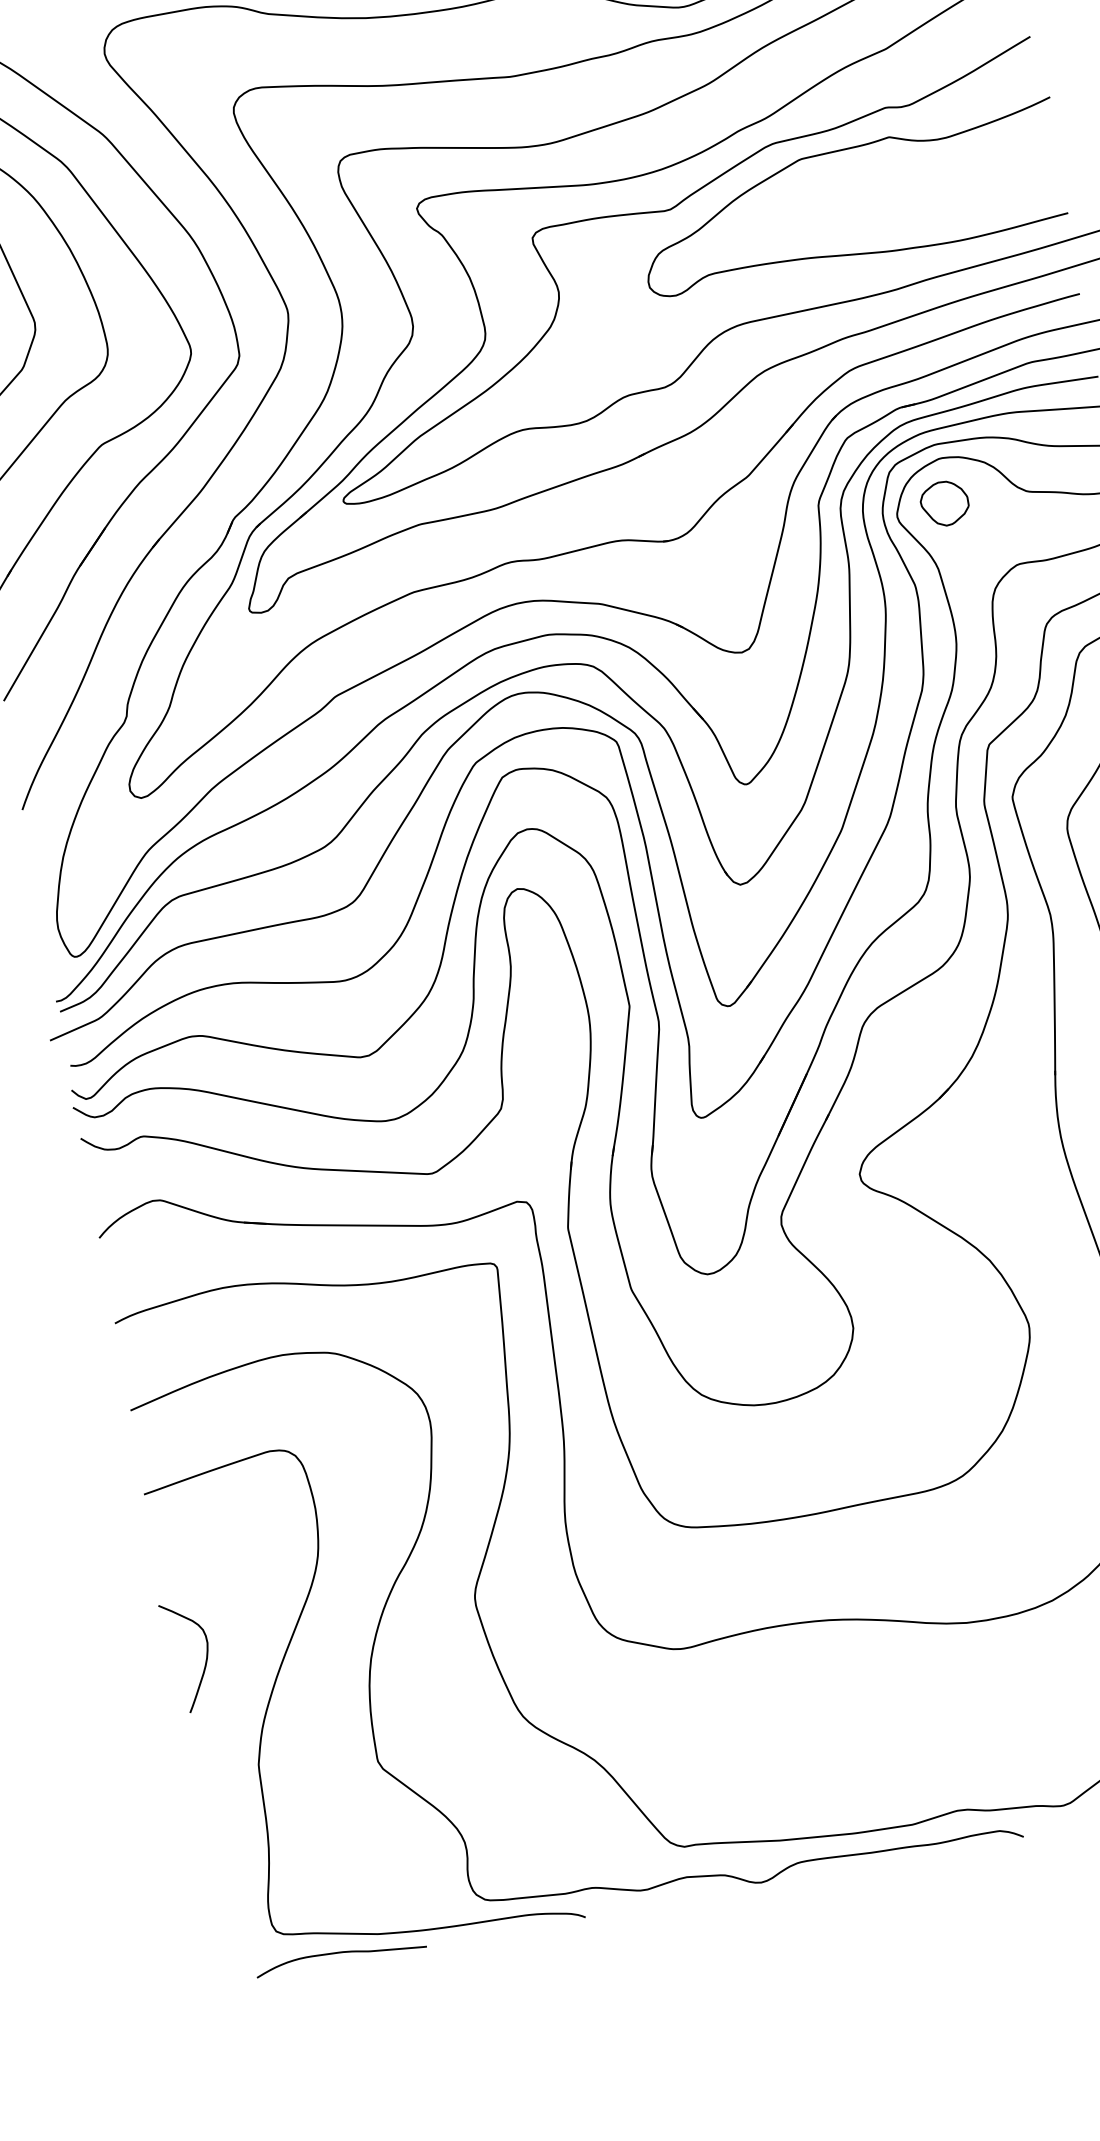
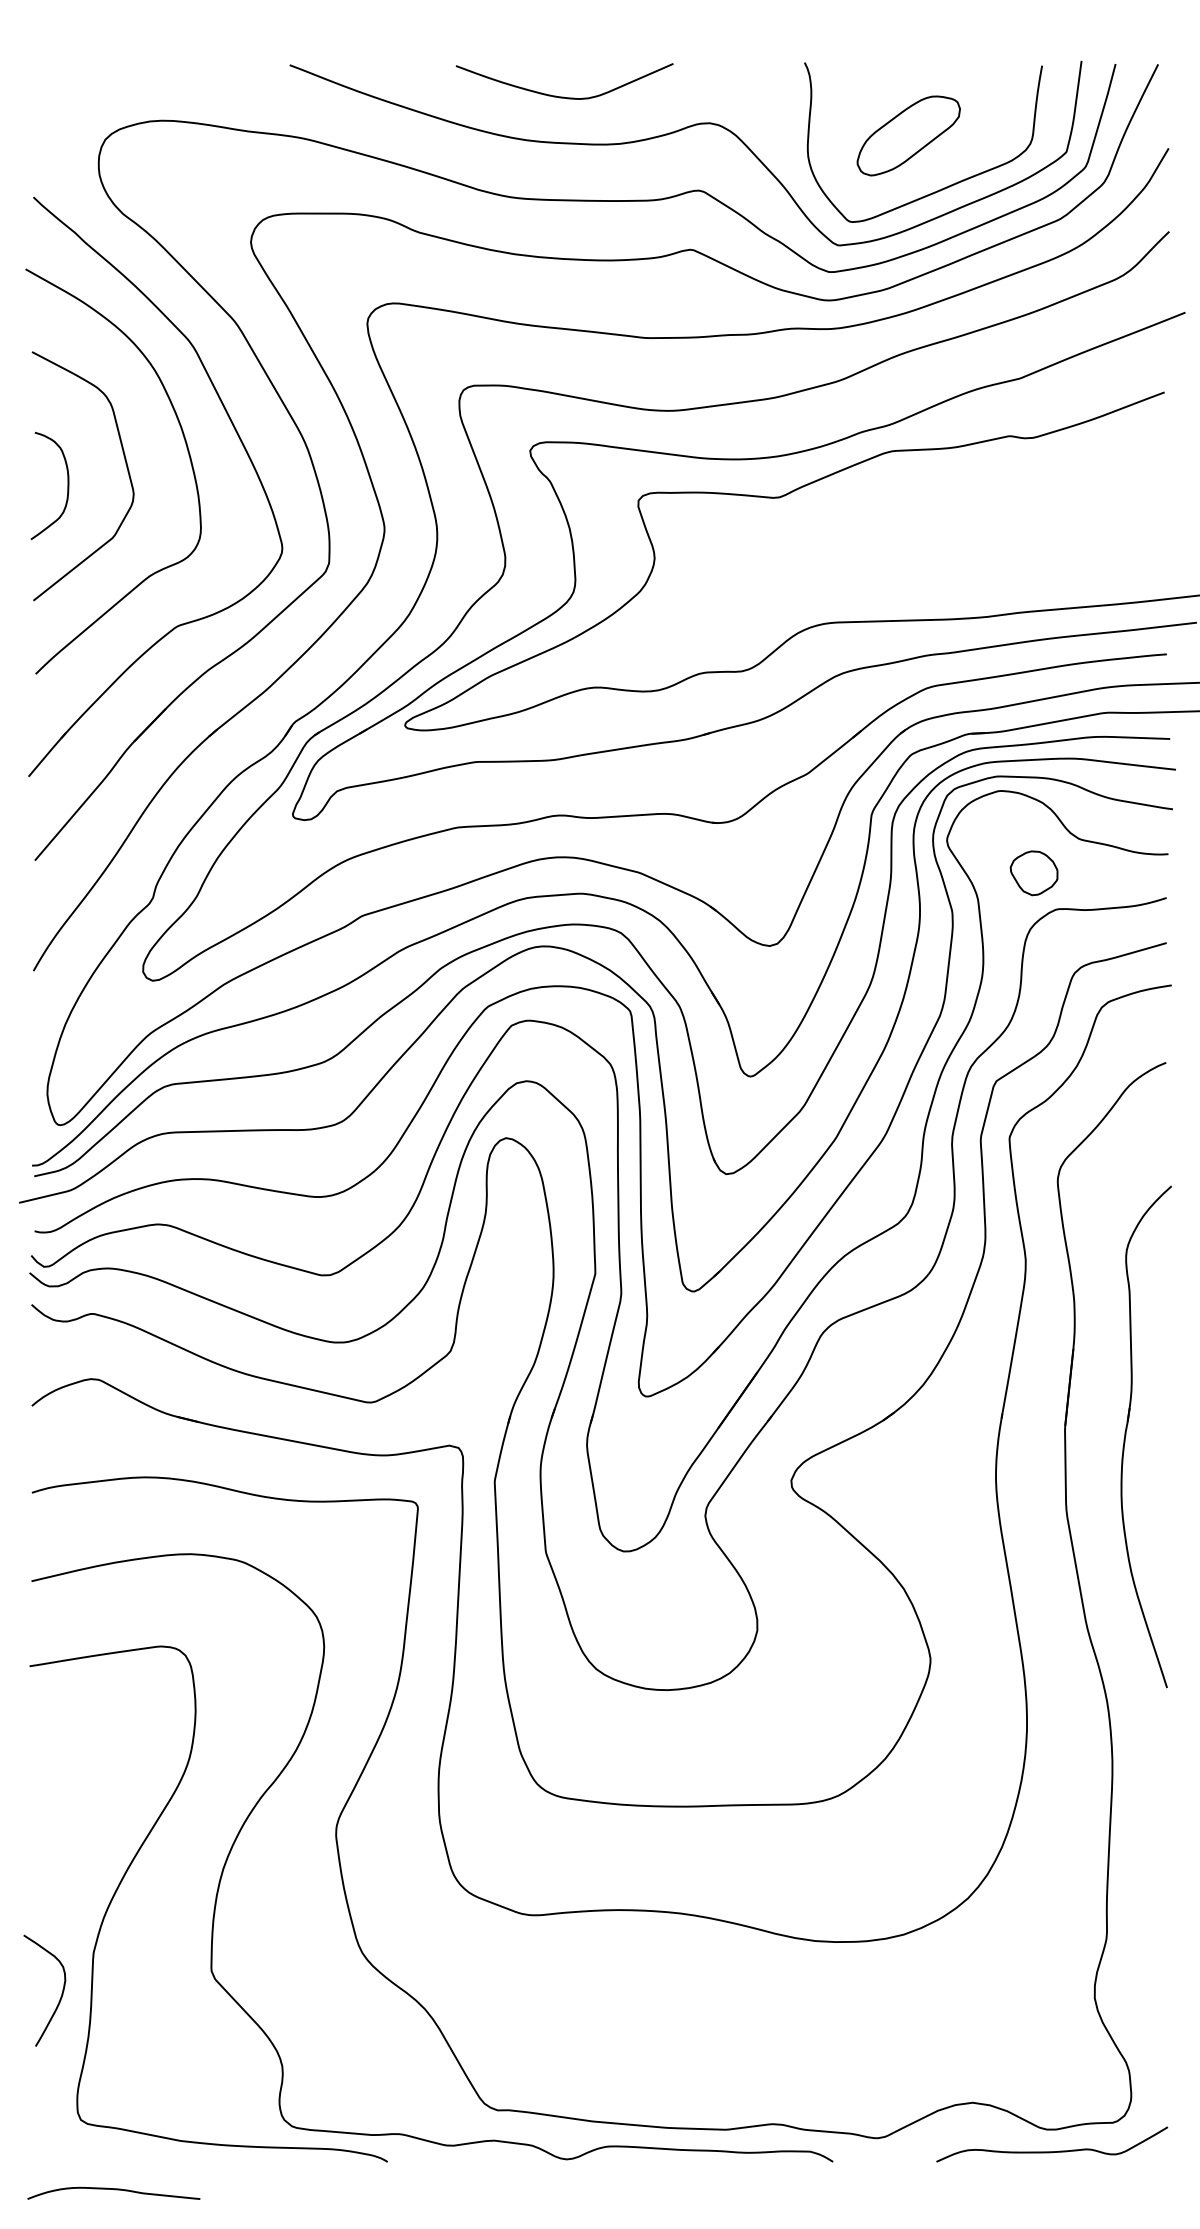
curve: (833, 153) -> (949, 471), removed
part: (944, 504) -> (1033, 873), moved
curve: (205, 1659) -> (60, 1996), moved
curve: (341, 1953) -> (115, 2190), moved

